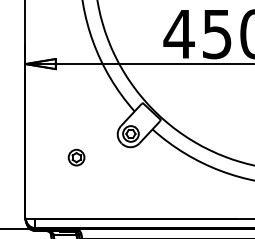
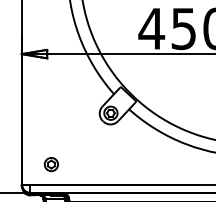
part: (76, 157) -> (51, 164), moved

